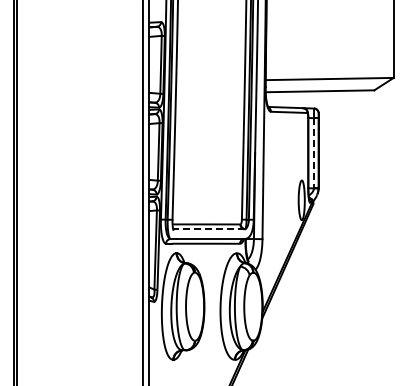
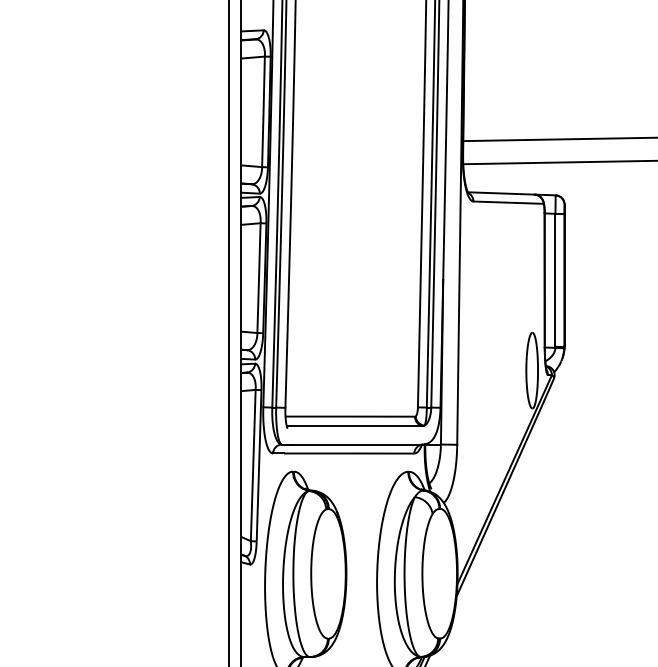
line: (313, 152) -> (554, 279), dashed -> solid
line: (209, 229) -> (356, 426), dashed -> solid

